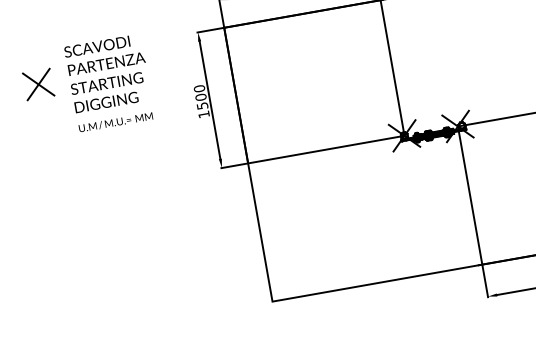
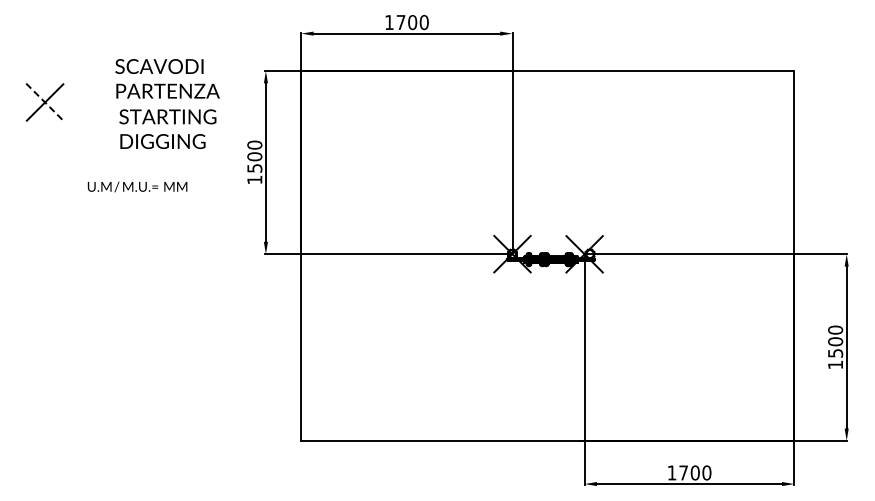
text: (104, 54) -> (167, 78), moved
line: (38, 84) -> (45, 102), solid -> dashed
text: (108, 92) -> (167, 128), moved
text: (115, 122) -> (137, 186), moved

